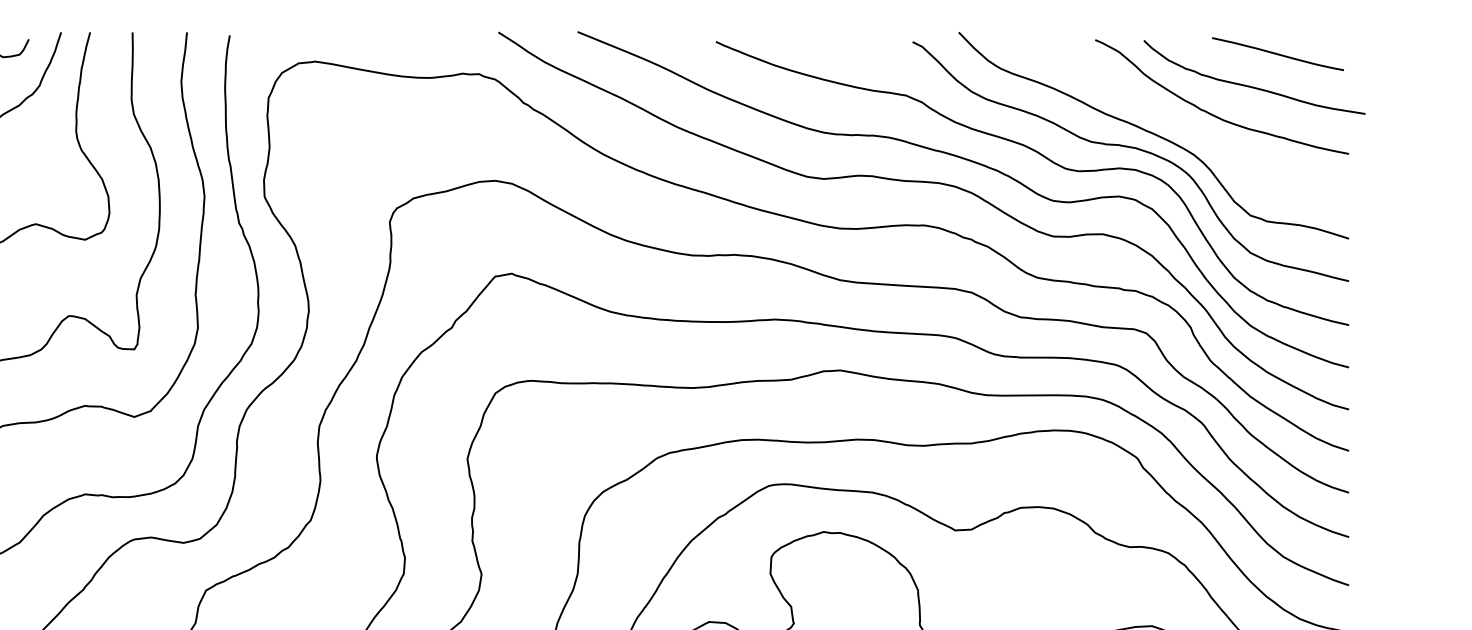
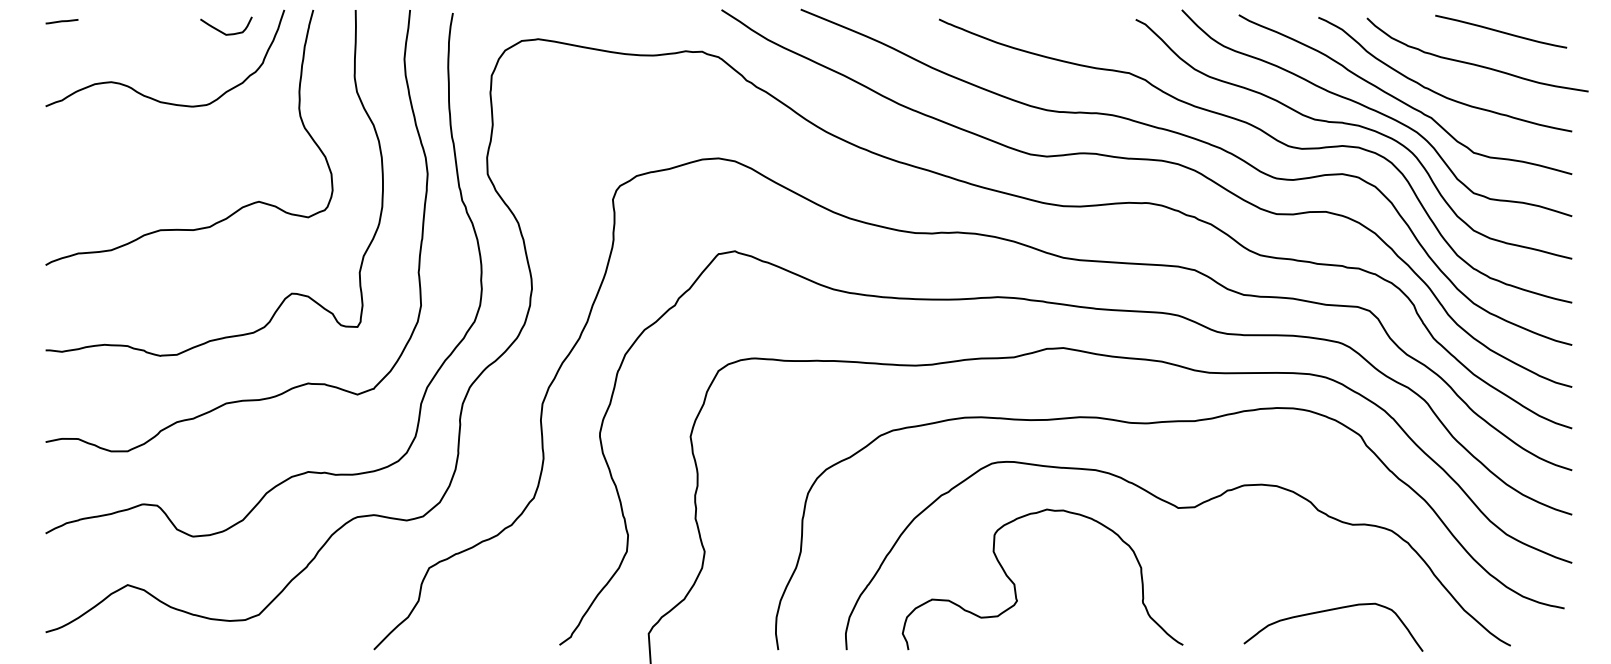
curve: (1177, 121) -> (1400, 99), added

